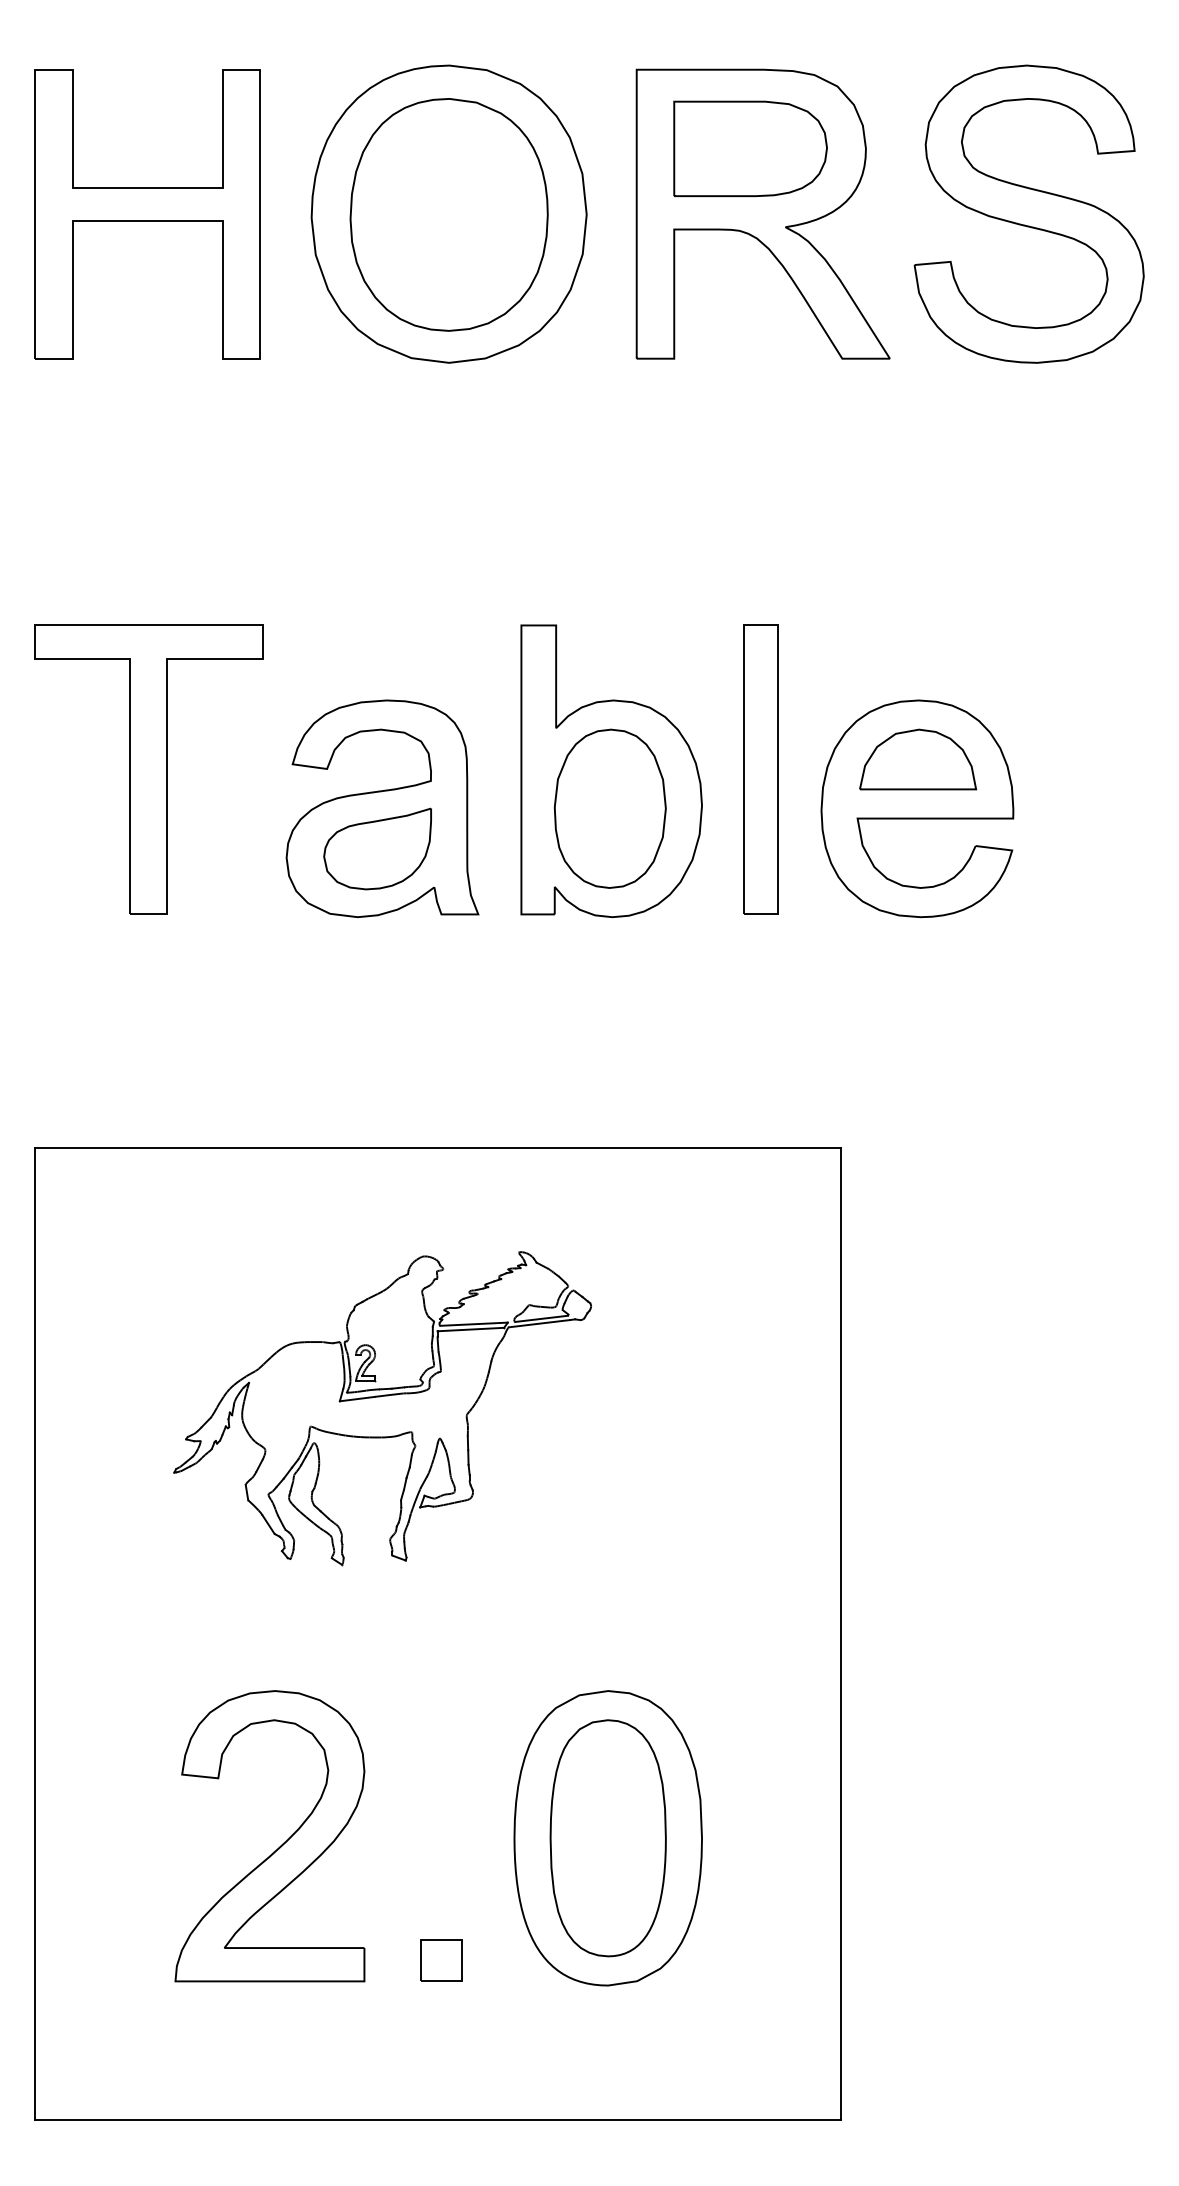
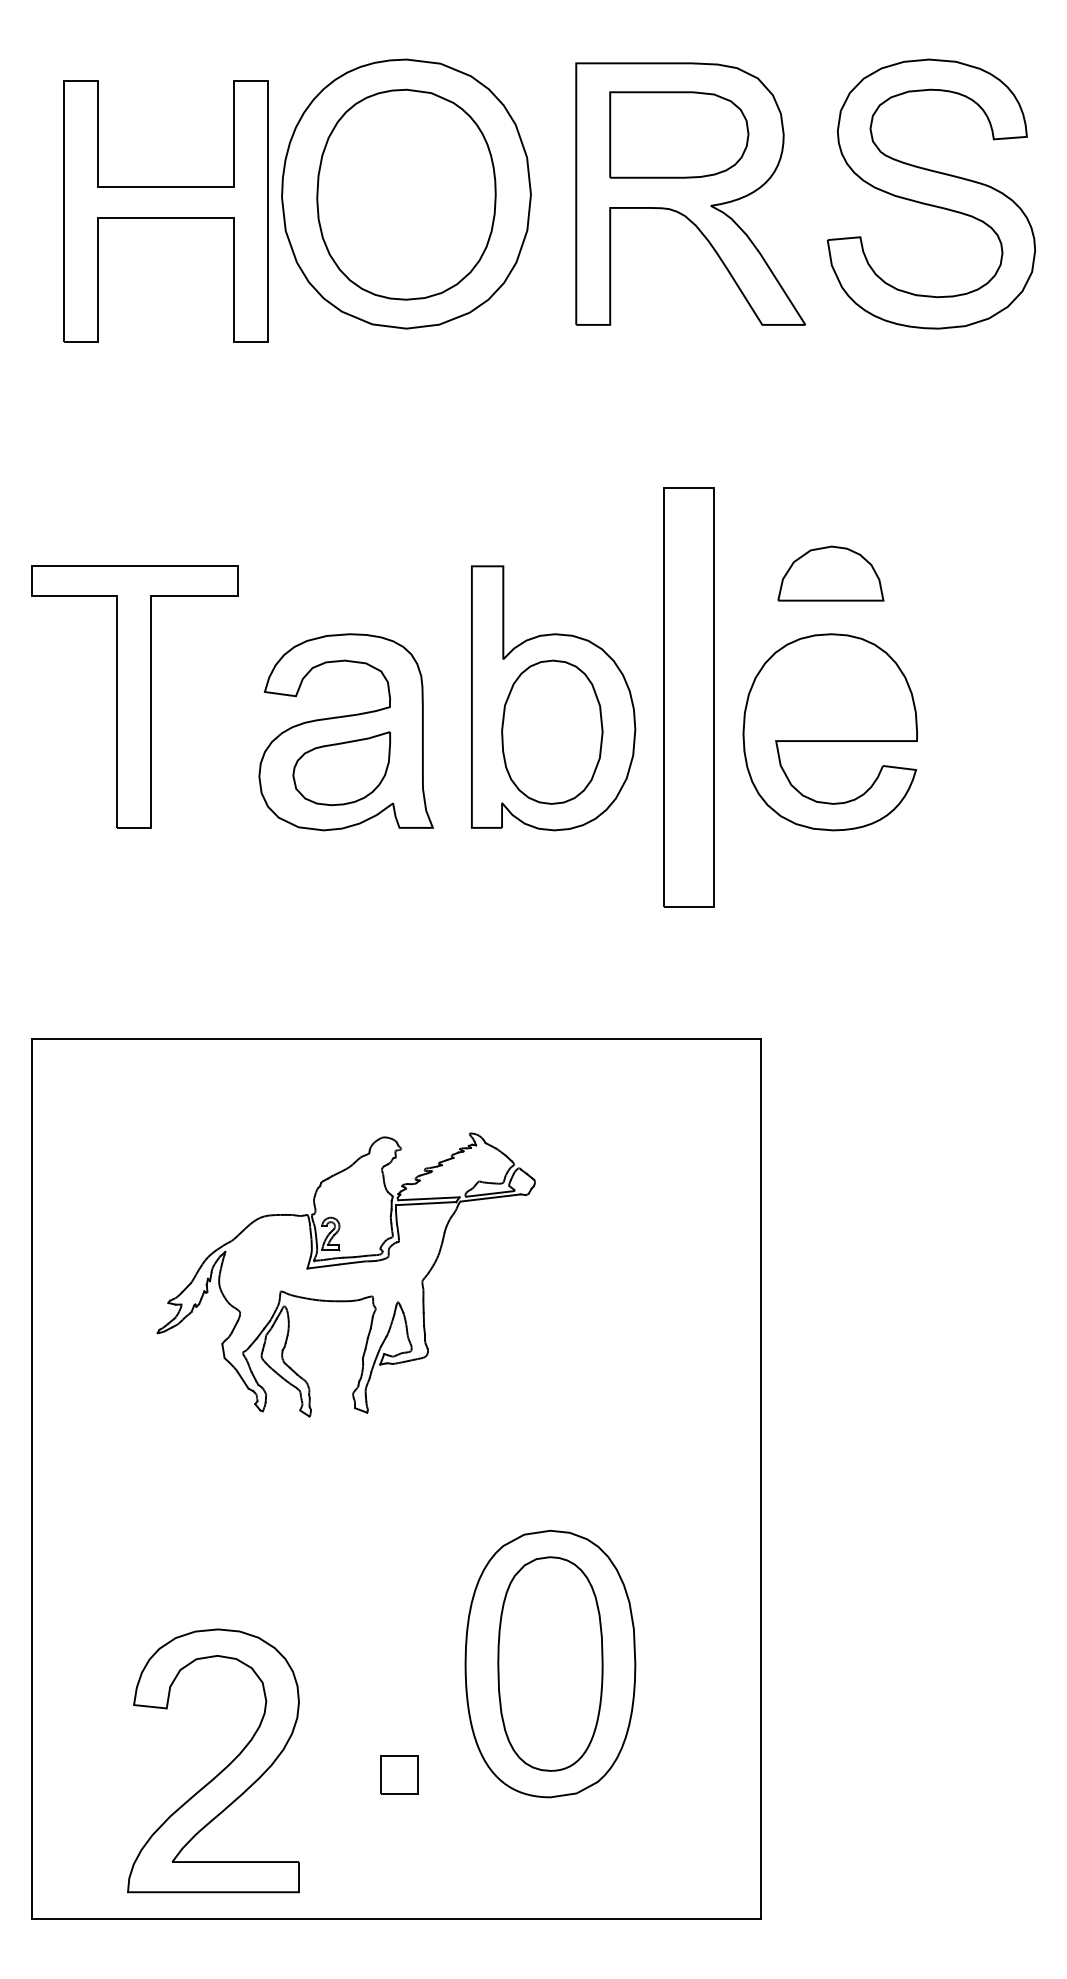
part: (147, 214) -> (166, 211), moved
part: (918, 759) -> (831, 573), moved
part: (760, 769) -> (688, 696), size x1.6
part: (279, 1846) -> (222, 1770), moved

